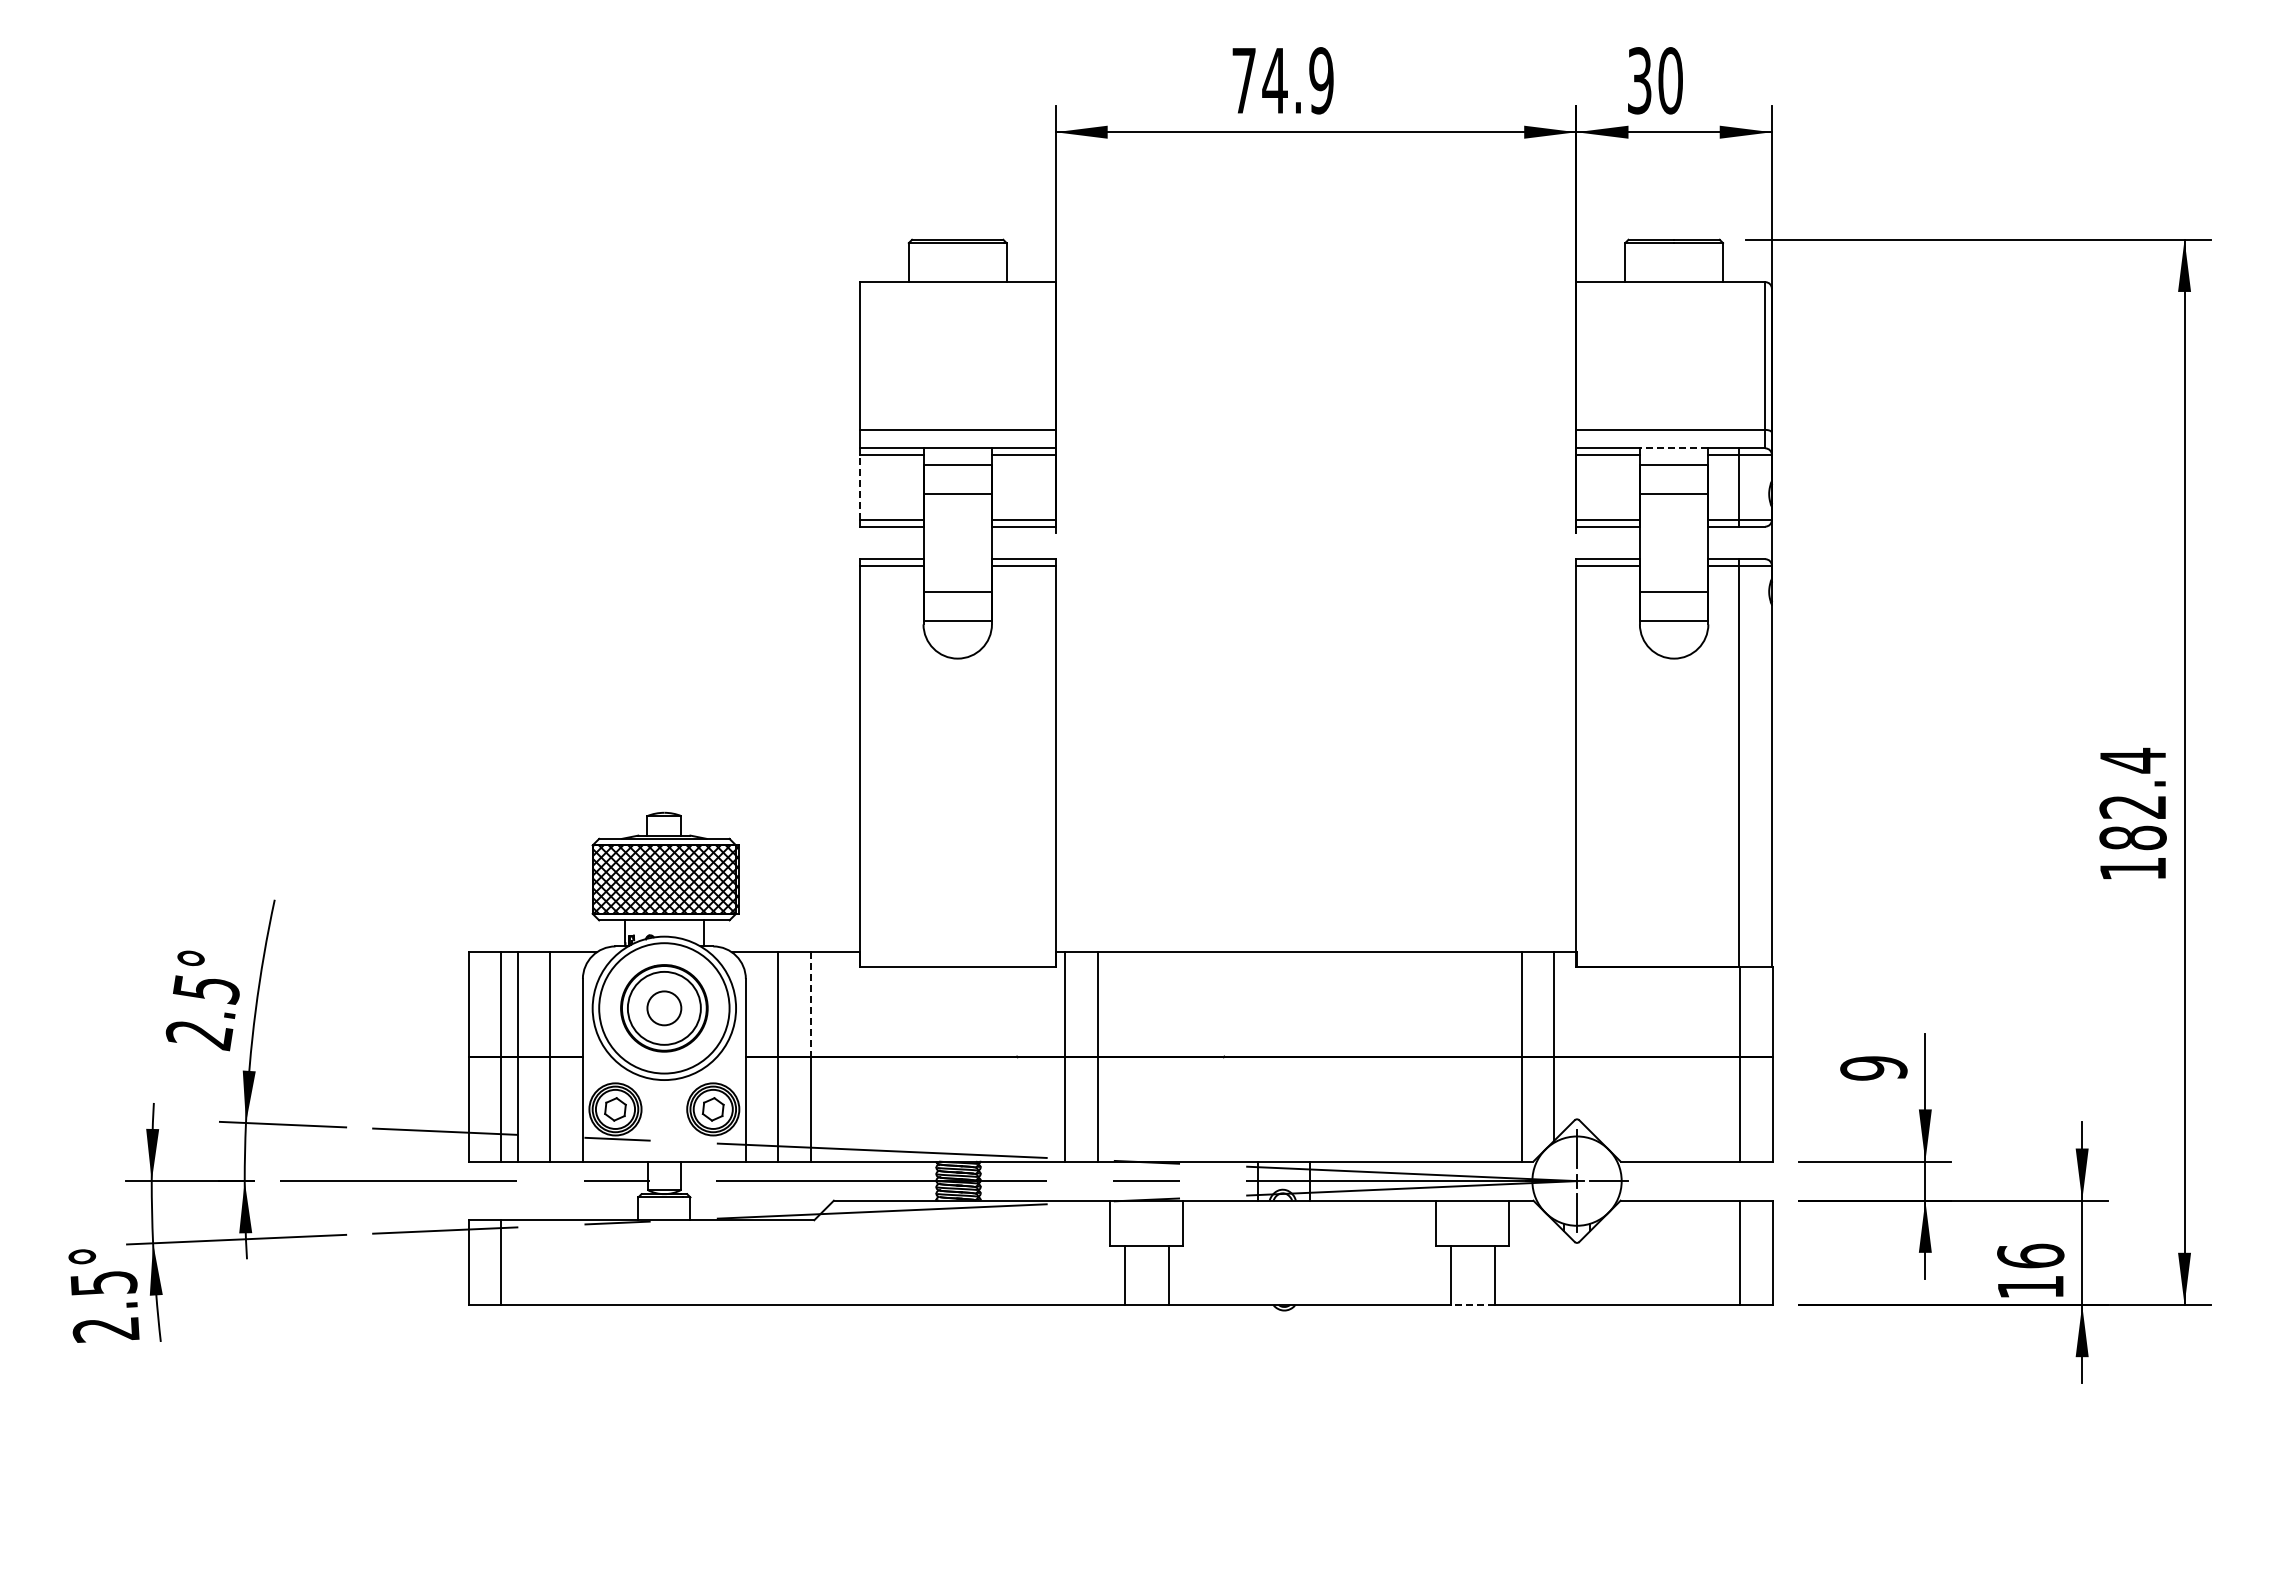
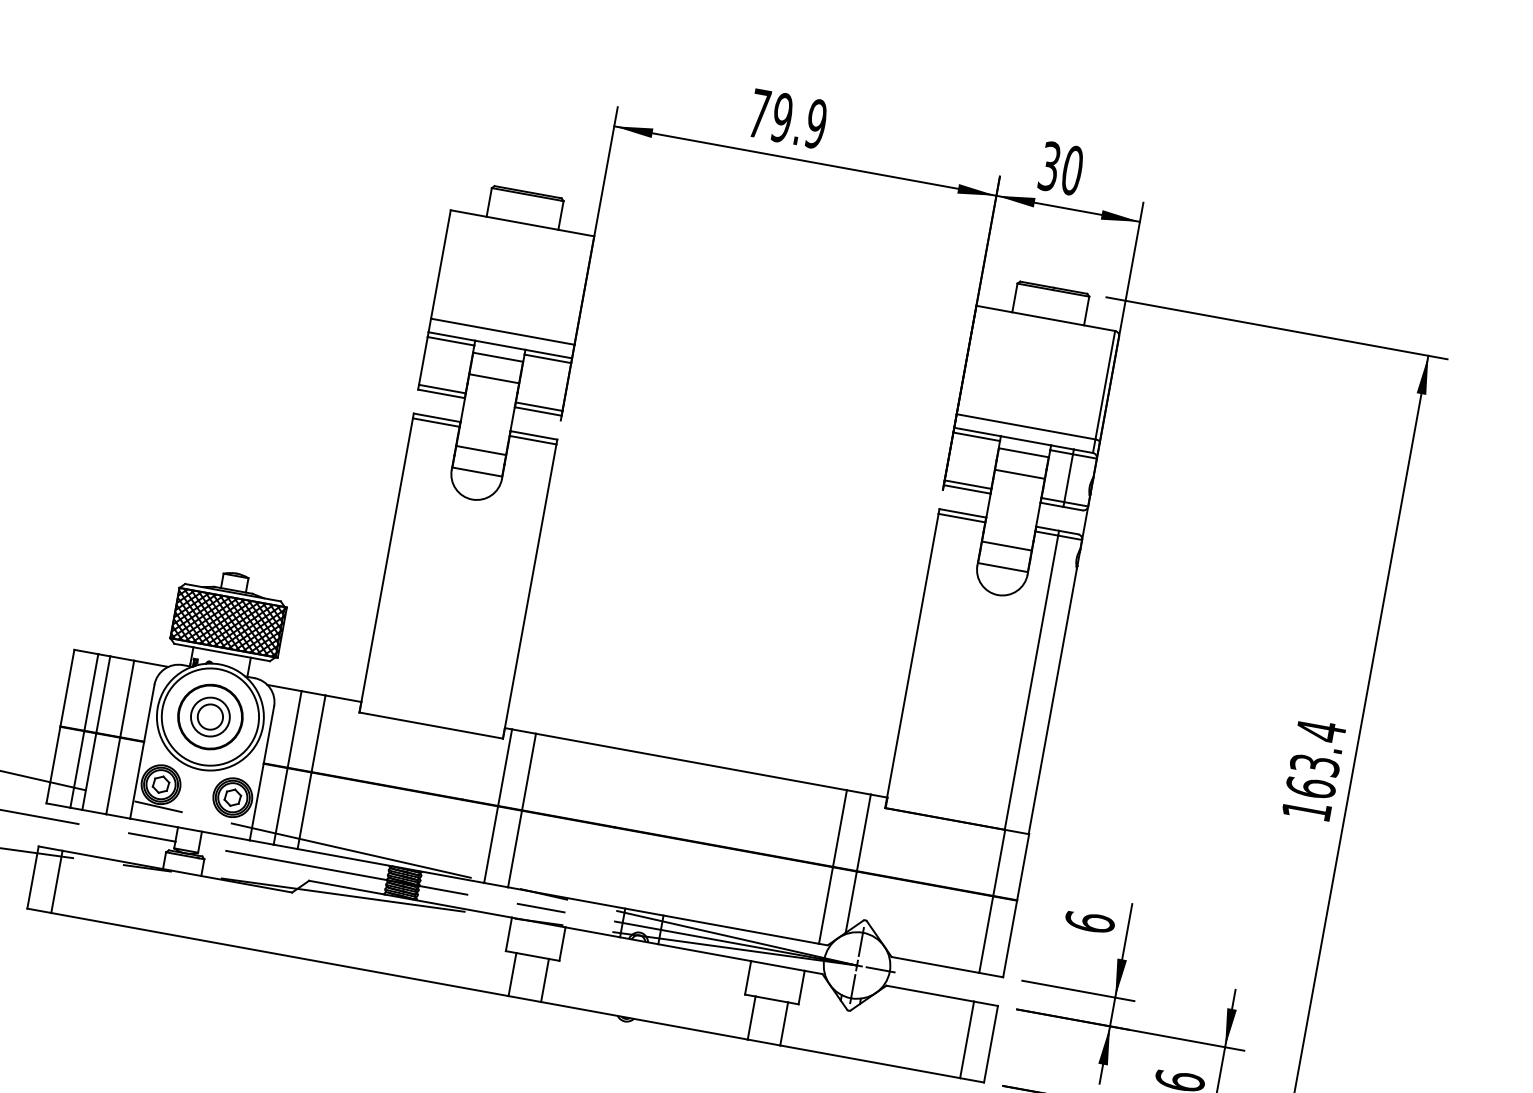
text: (1274, 80) -> (781, 117), 74.9 -> 79.9
line: (1673, 448) -> (1025, 440), dashed -> solid
line: (859, 487) -> (423, 360), dashed -> solid
text: (2132, 822) -> (1312, 776), 182.4 -> 163.4
line: (811, 1004) -> (318, 733), dashed -> solid
circle: (664, 1008) -> (210, 717), size x0.71
text: (1873, 1068) -> (1089, 922), 9 -> 6
line: (1472, 1304) -> (763, 1042), dashed -> solid

